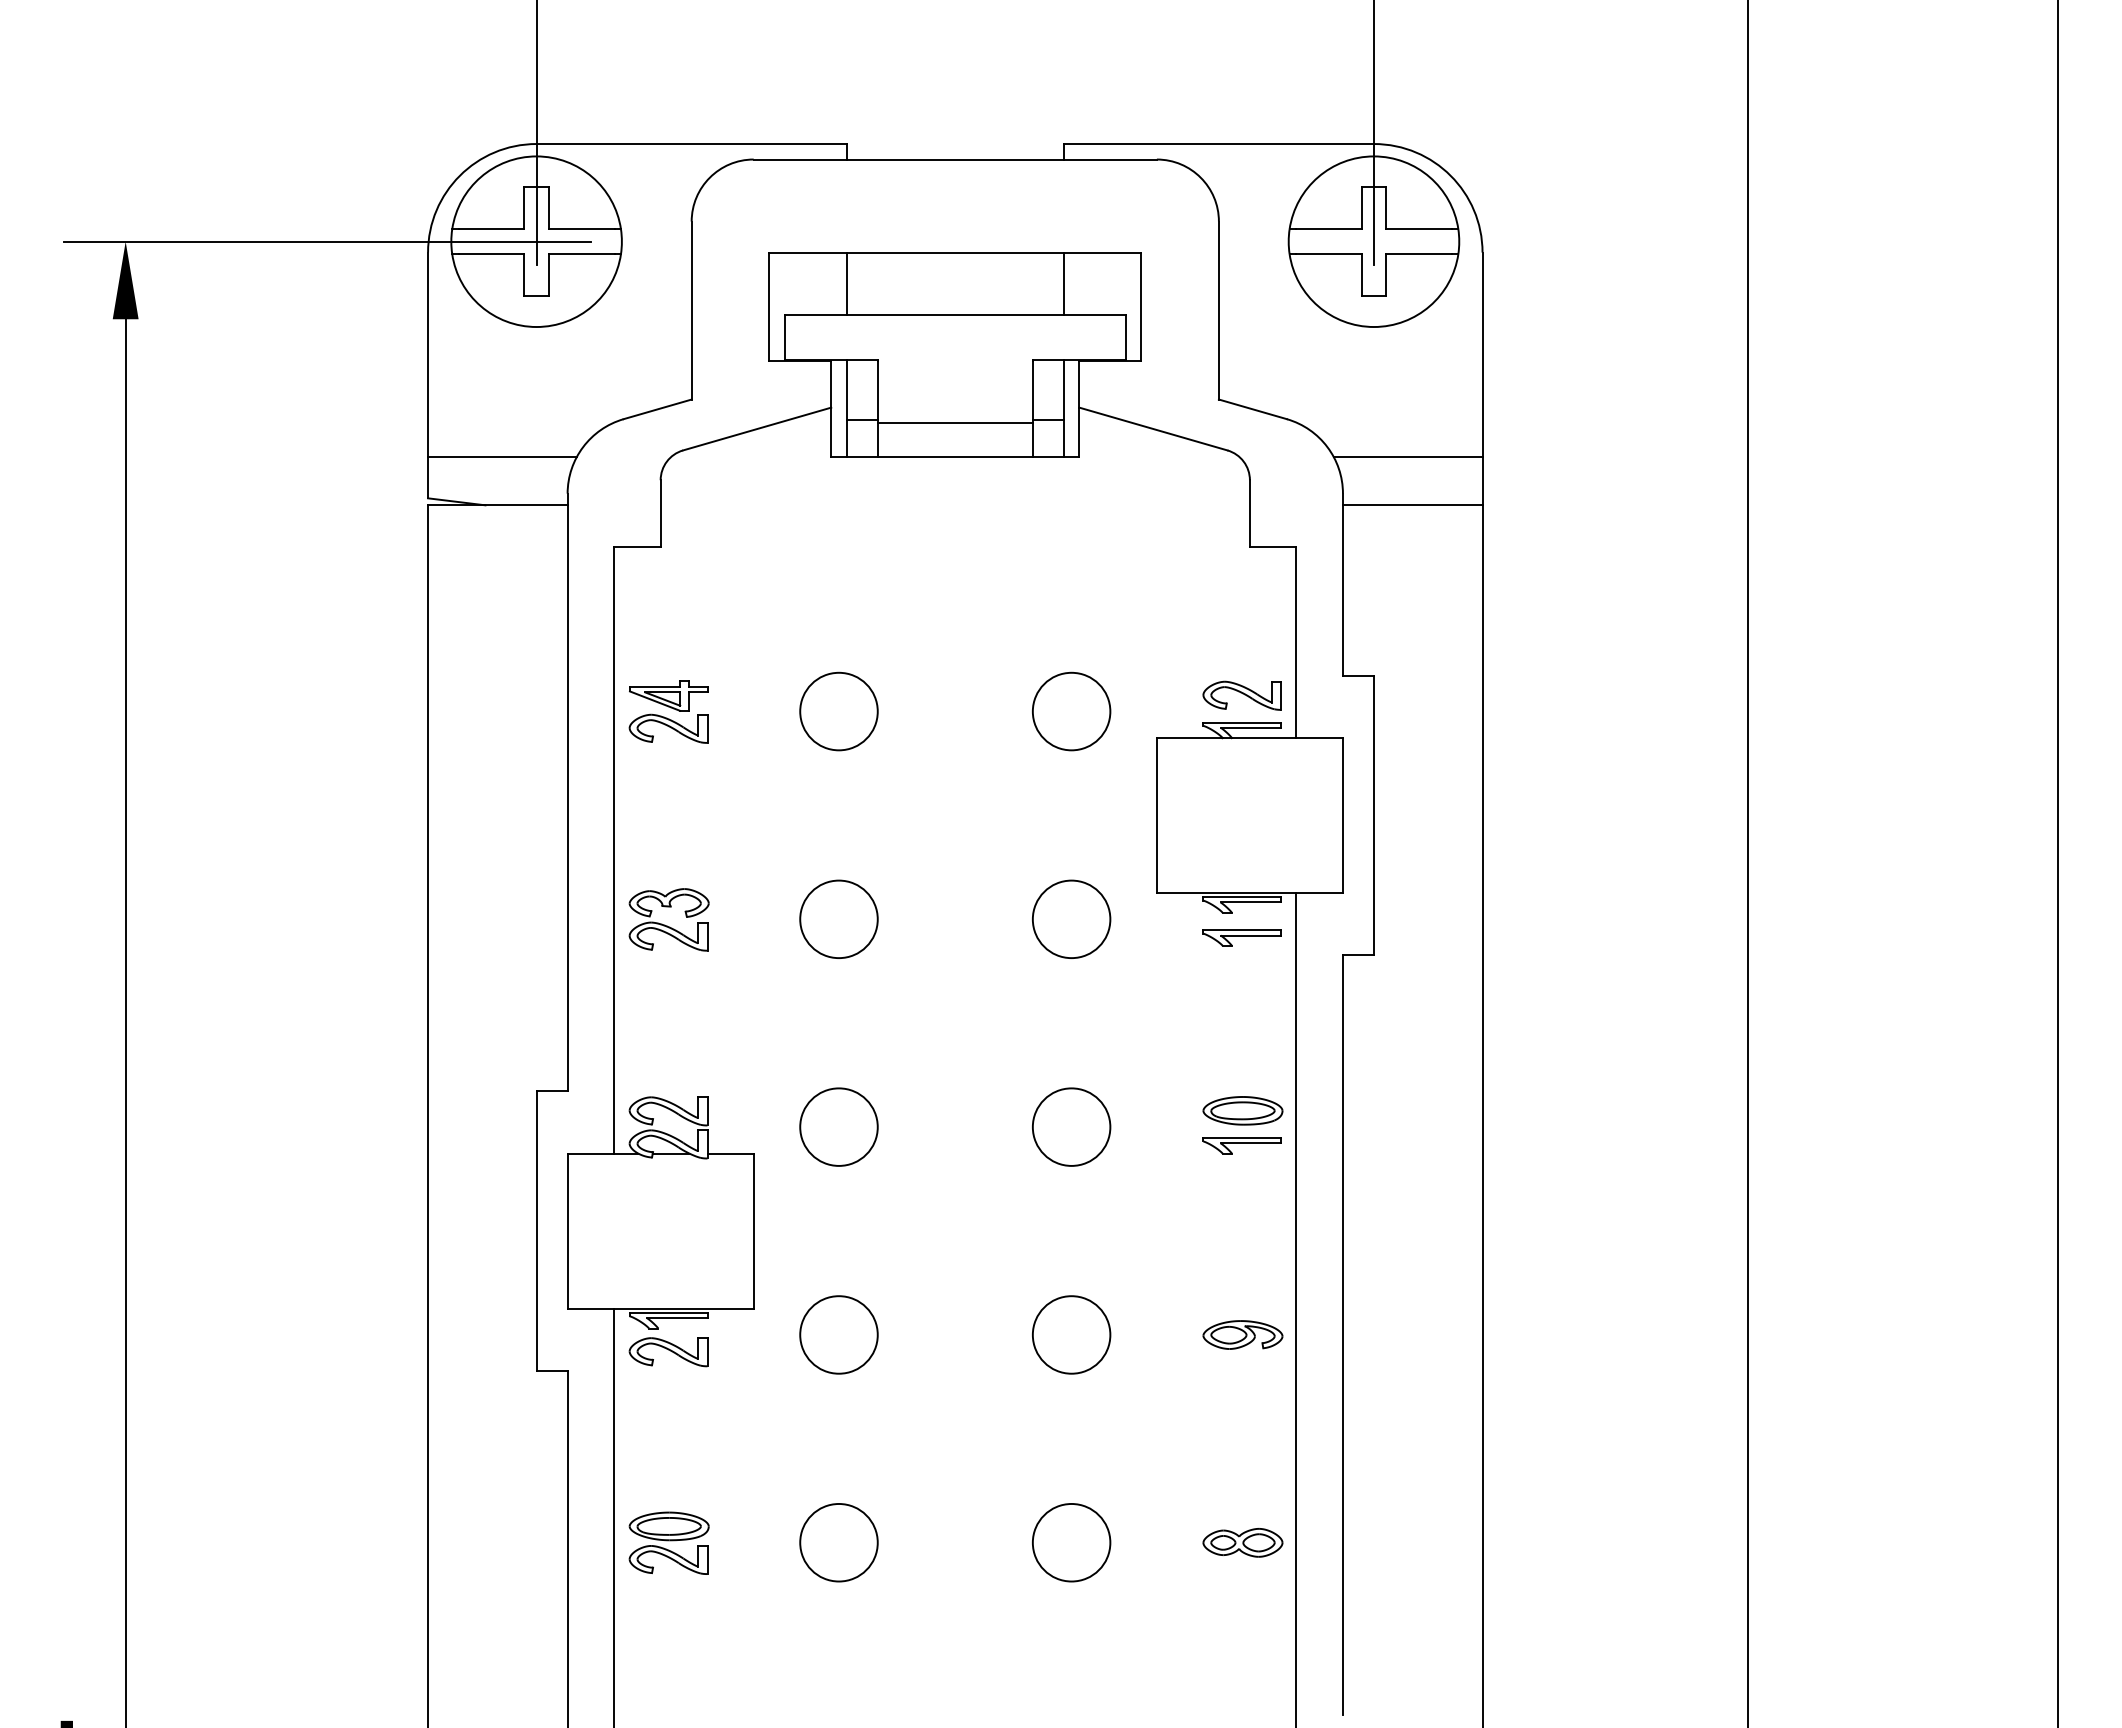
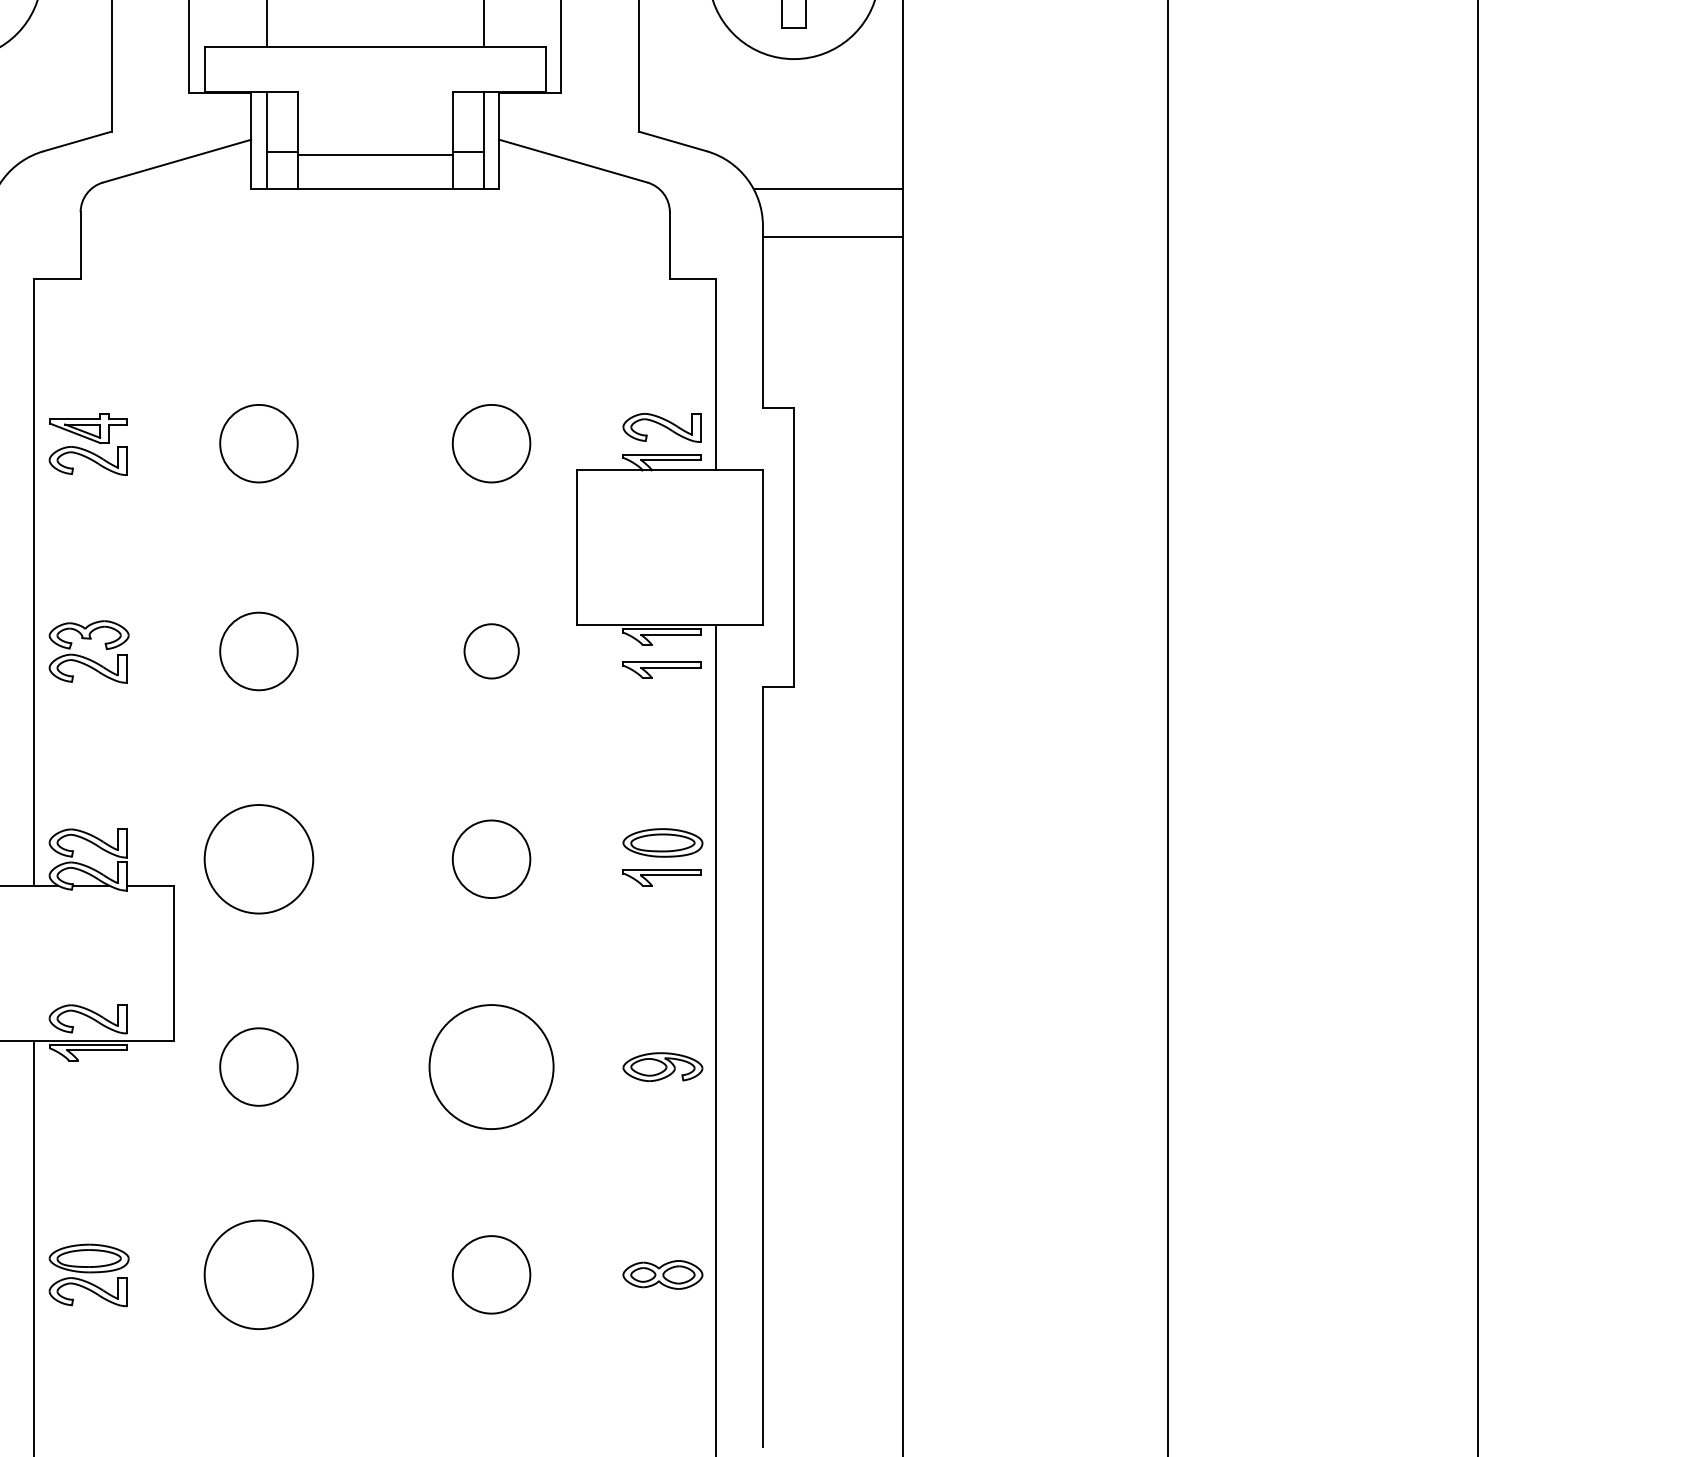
circle: (1071, 918) -> (491, 650), size x0.7
circle: (838, 1126) -> (258, 858), size x1.4
circle: (1071, 1334) -> (491, 1066), size x1.6
part: (668, 1352) -> (88, 1019), moved
circle: (838, 1542) -> (258, 1274), size x1.4

